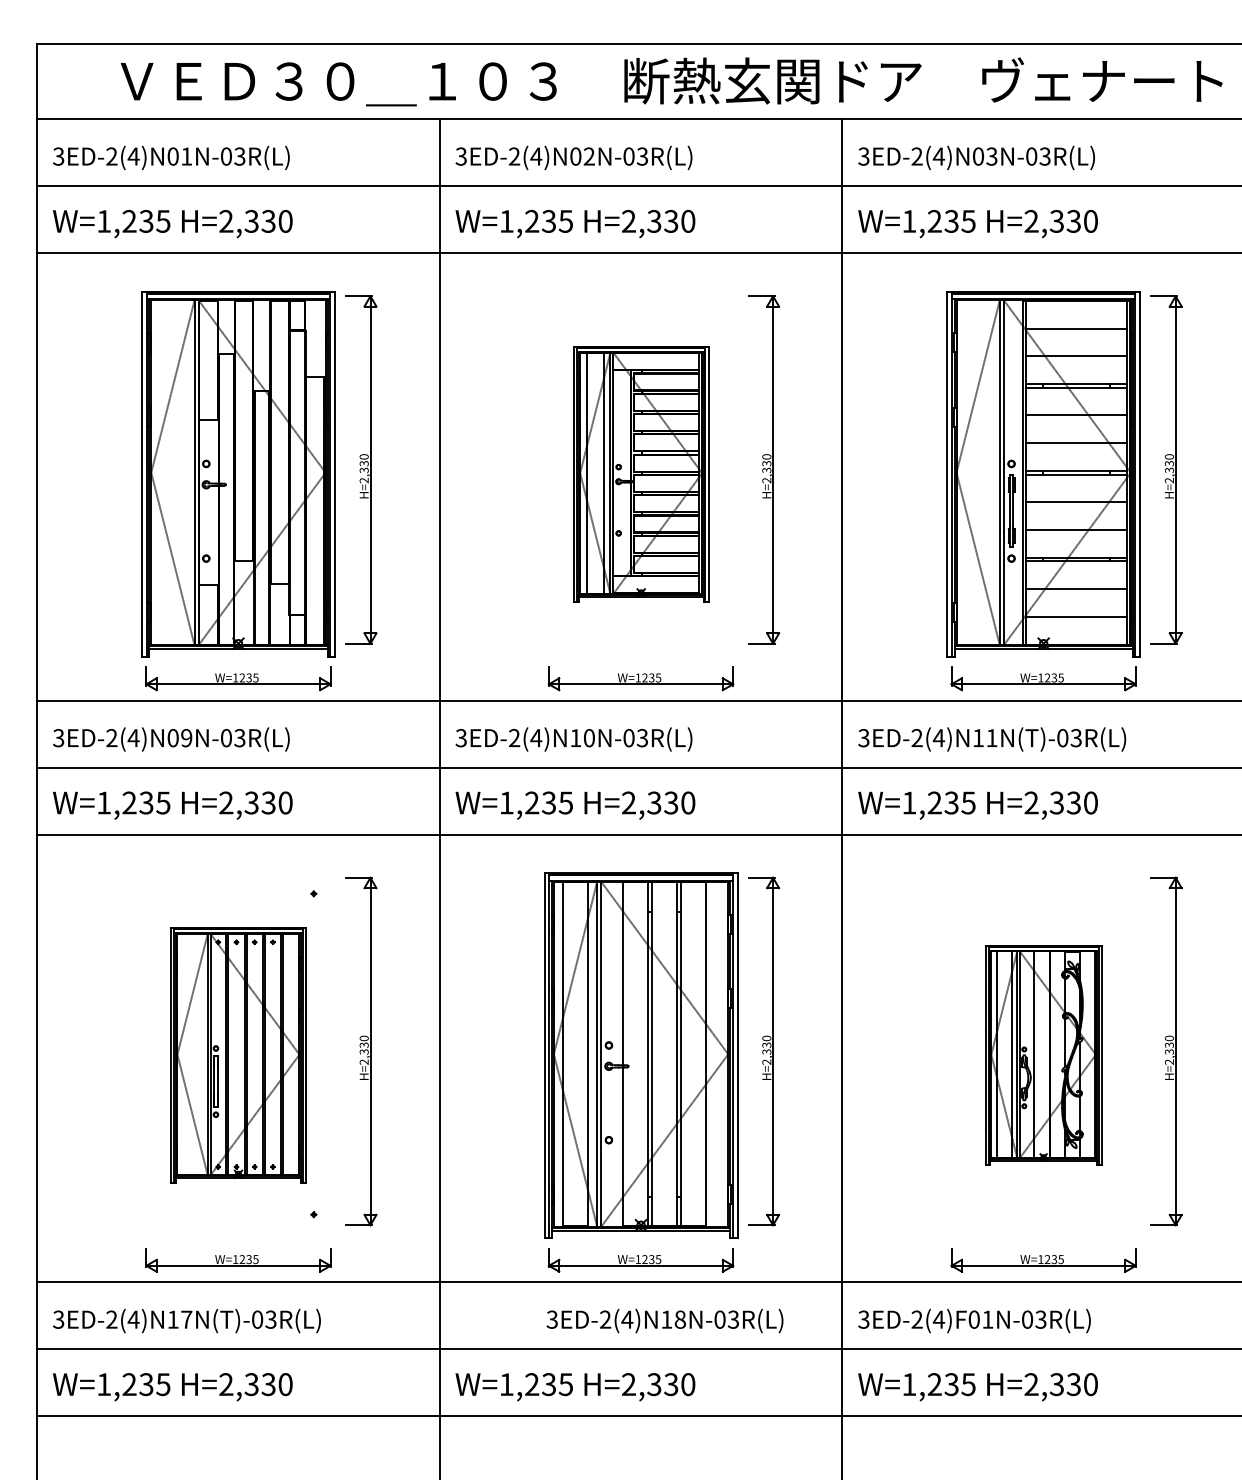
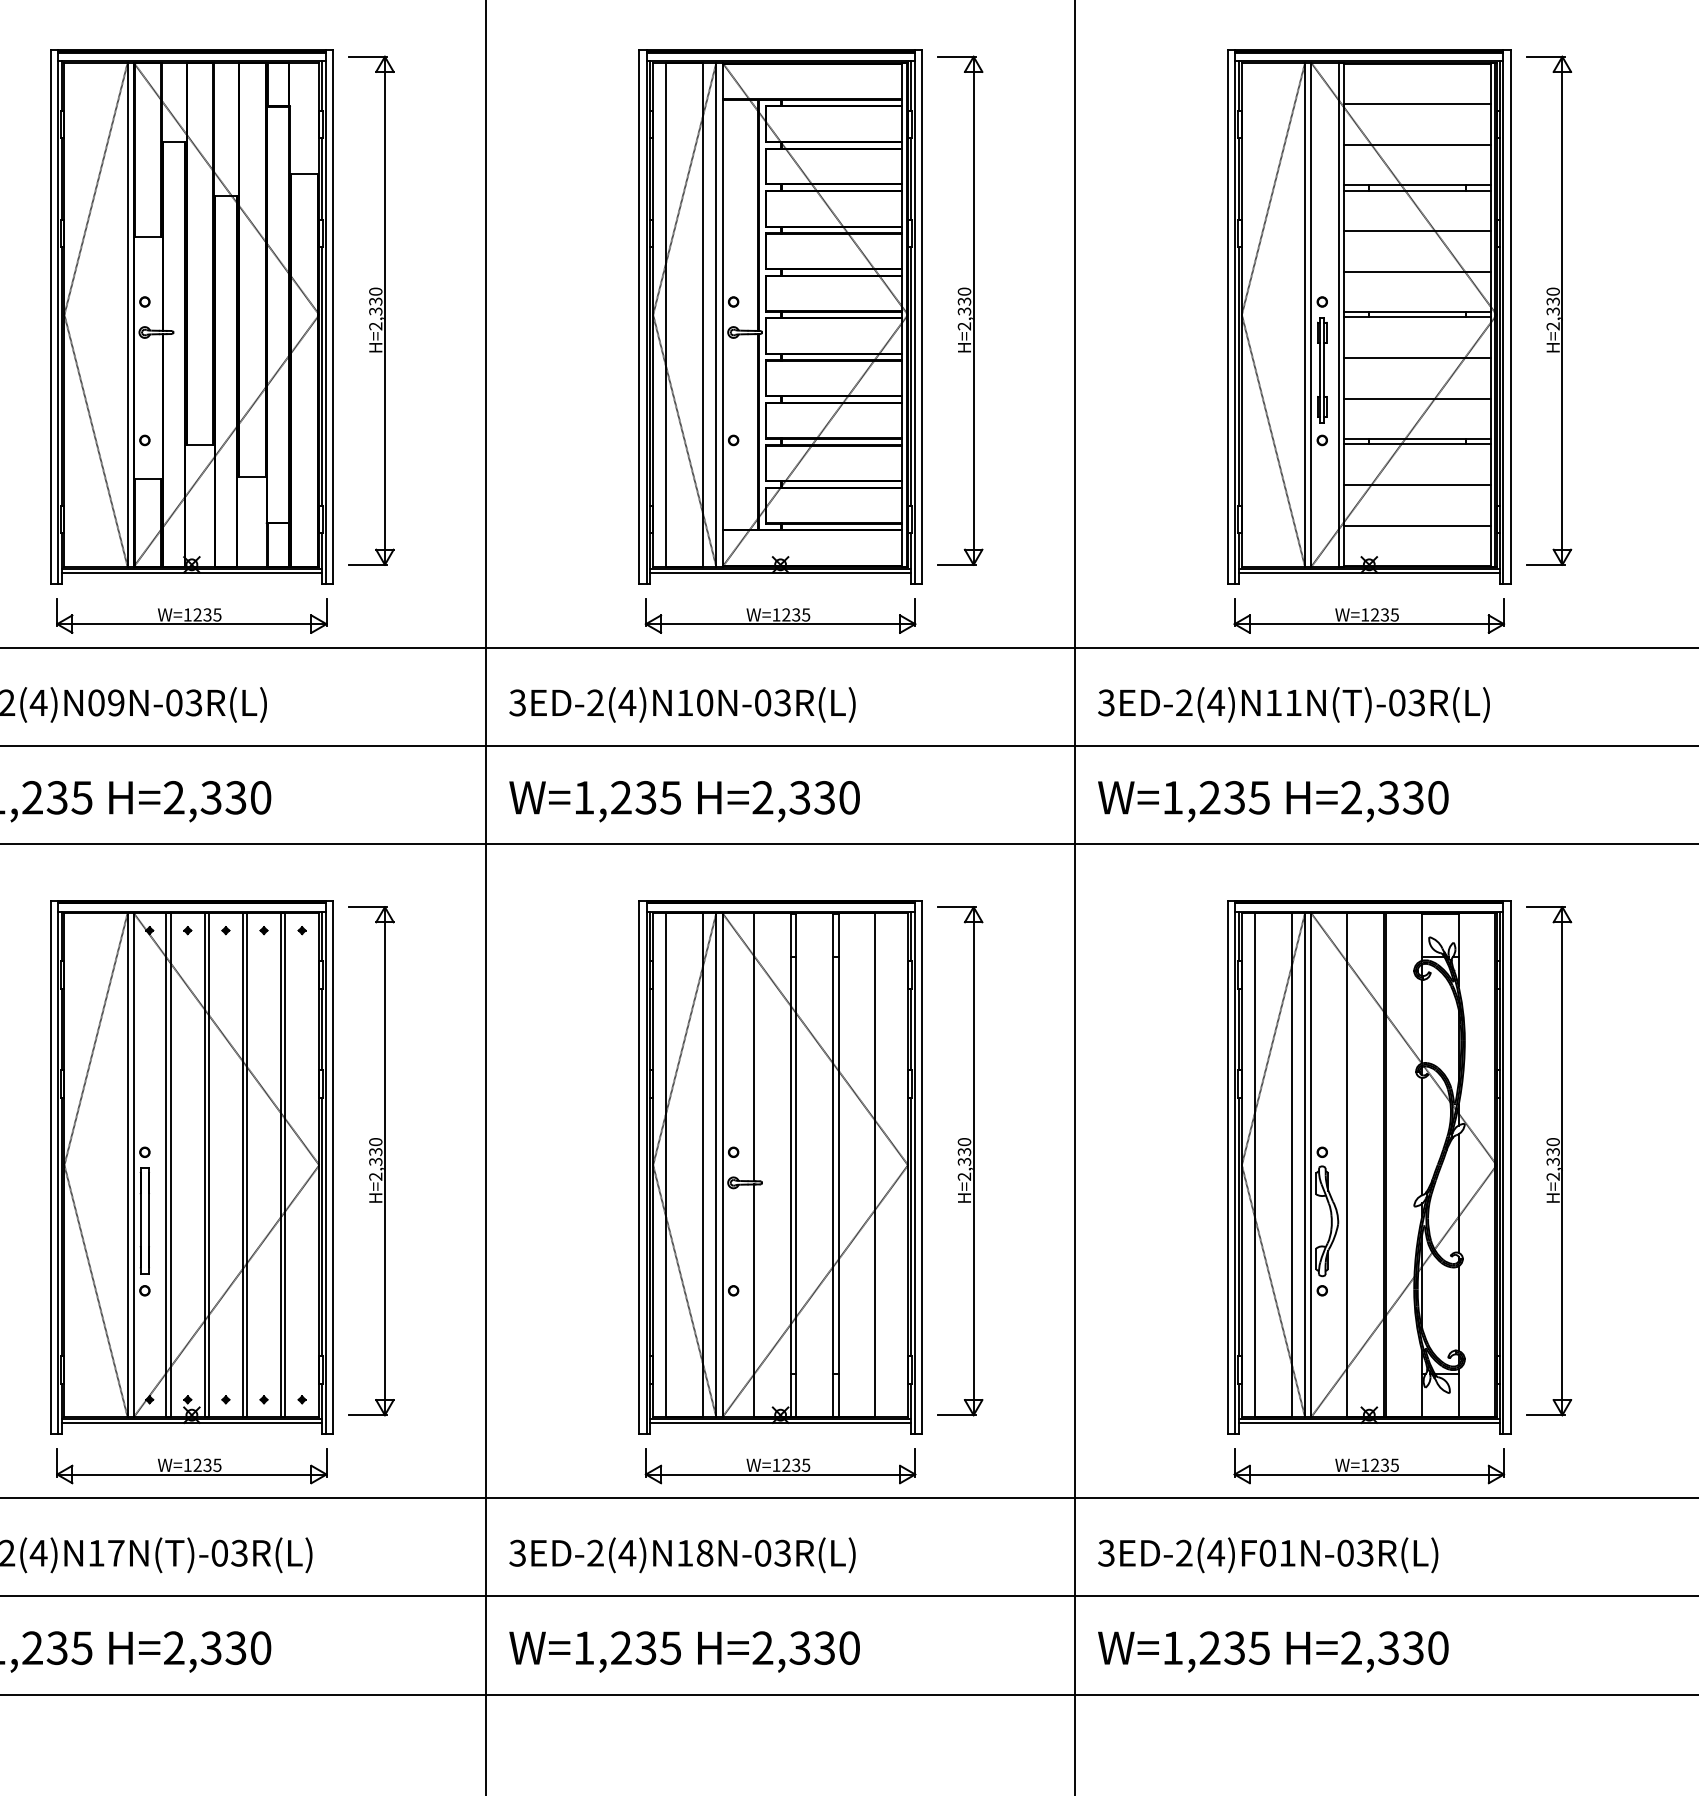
part: (641, 474) -> (781, 317), size x1.43
part: (238, 1055) -> (191, 1166), size x1.43
part: (1043, 1055) -> (1369, 1166), size x1.67
text: (664, 1321) -> (681, 1555), moved

